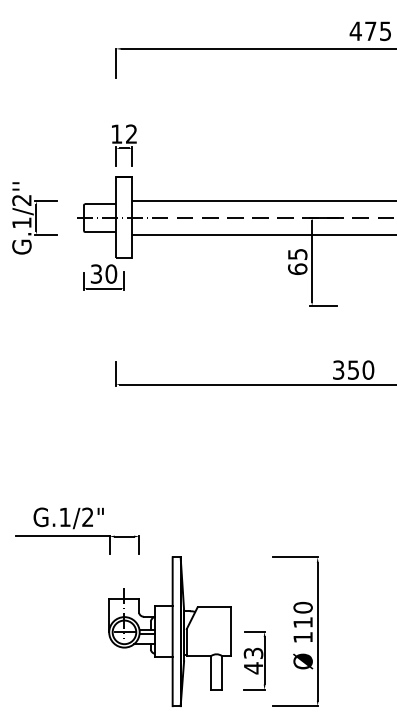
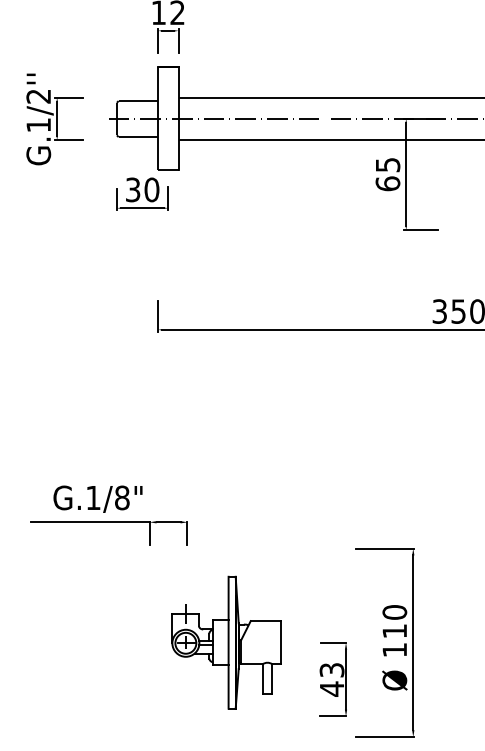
text: (87, 517) -> (121, 498), G.1/2" -> G.1/8"
part: (169, 631) -> (225, 642), size x0.7

